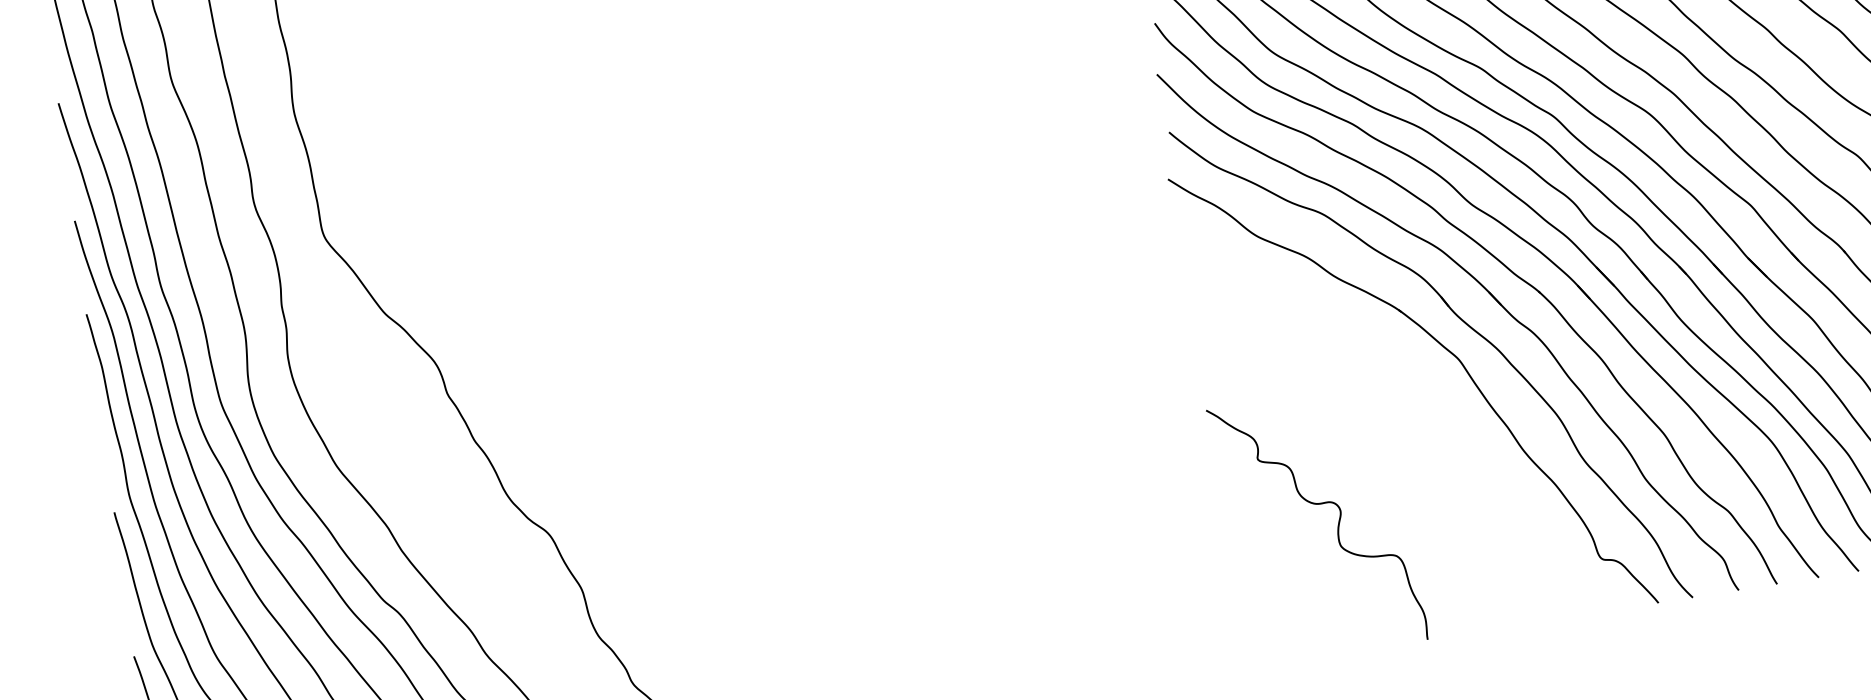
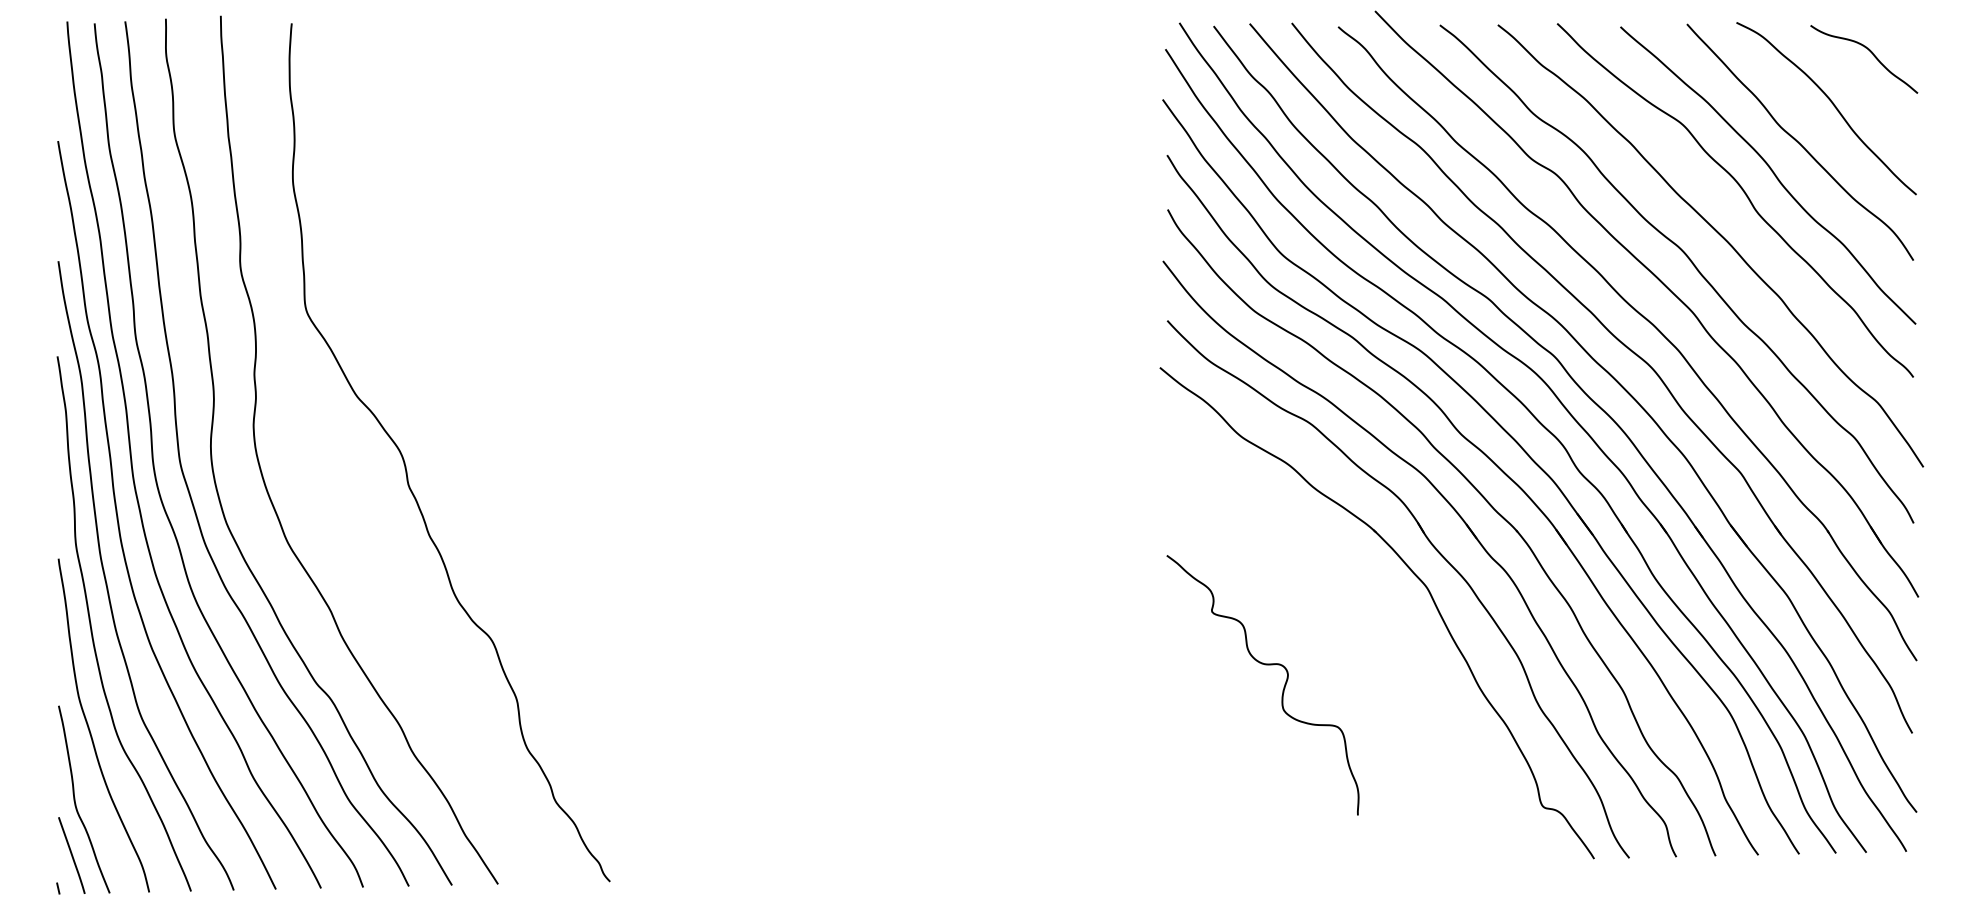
curve: (1317, 505) -> (1265, 665), moved

